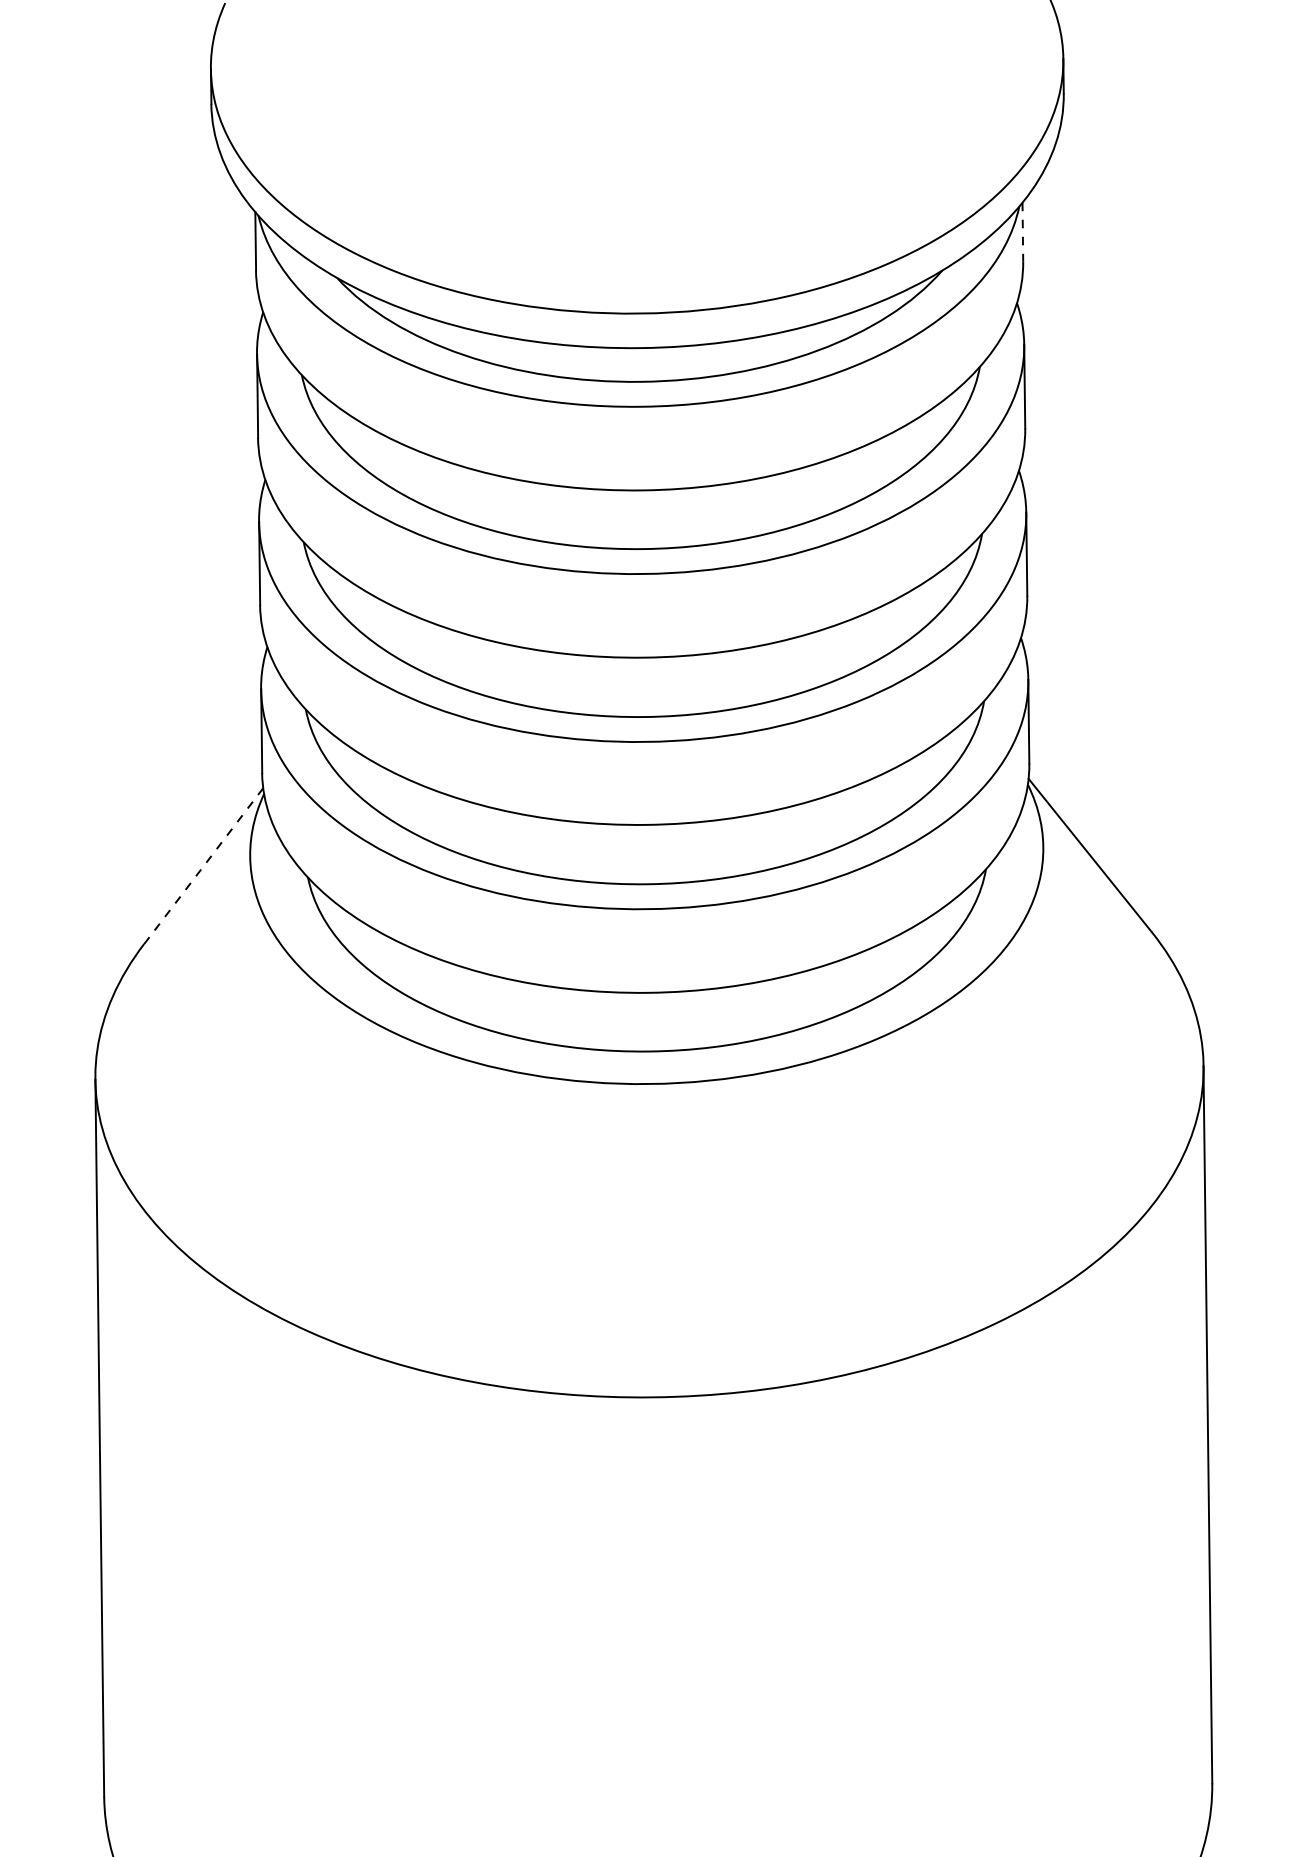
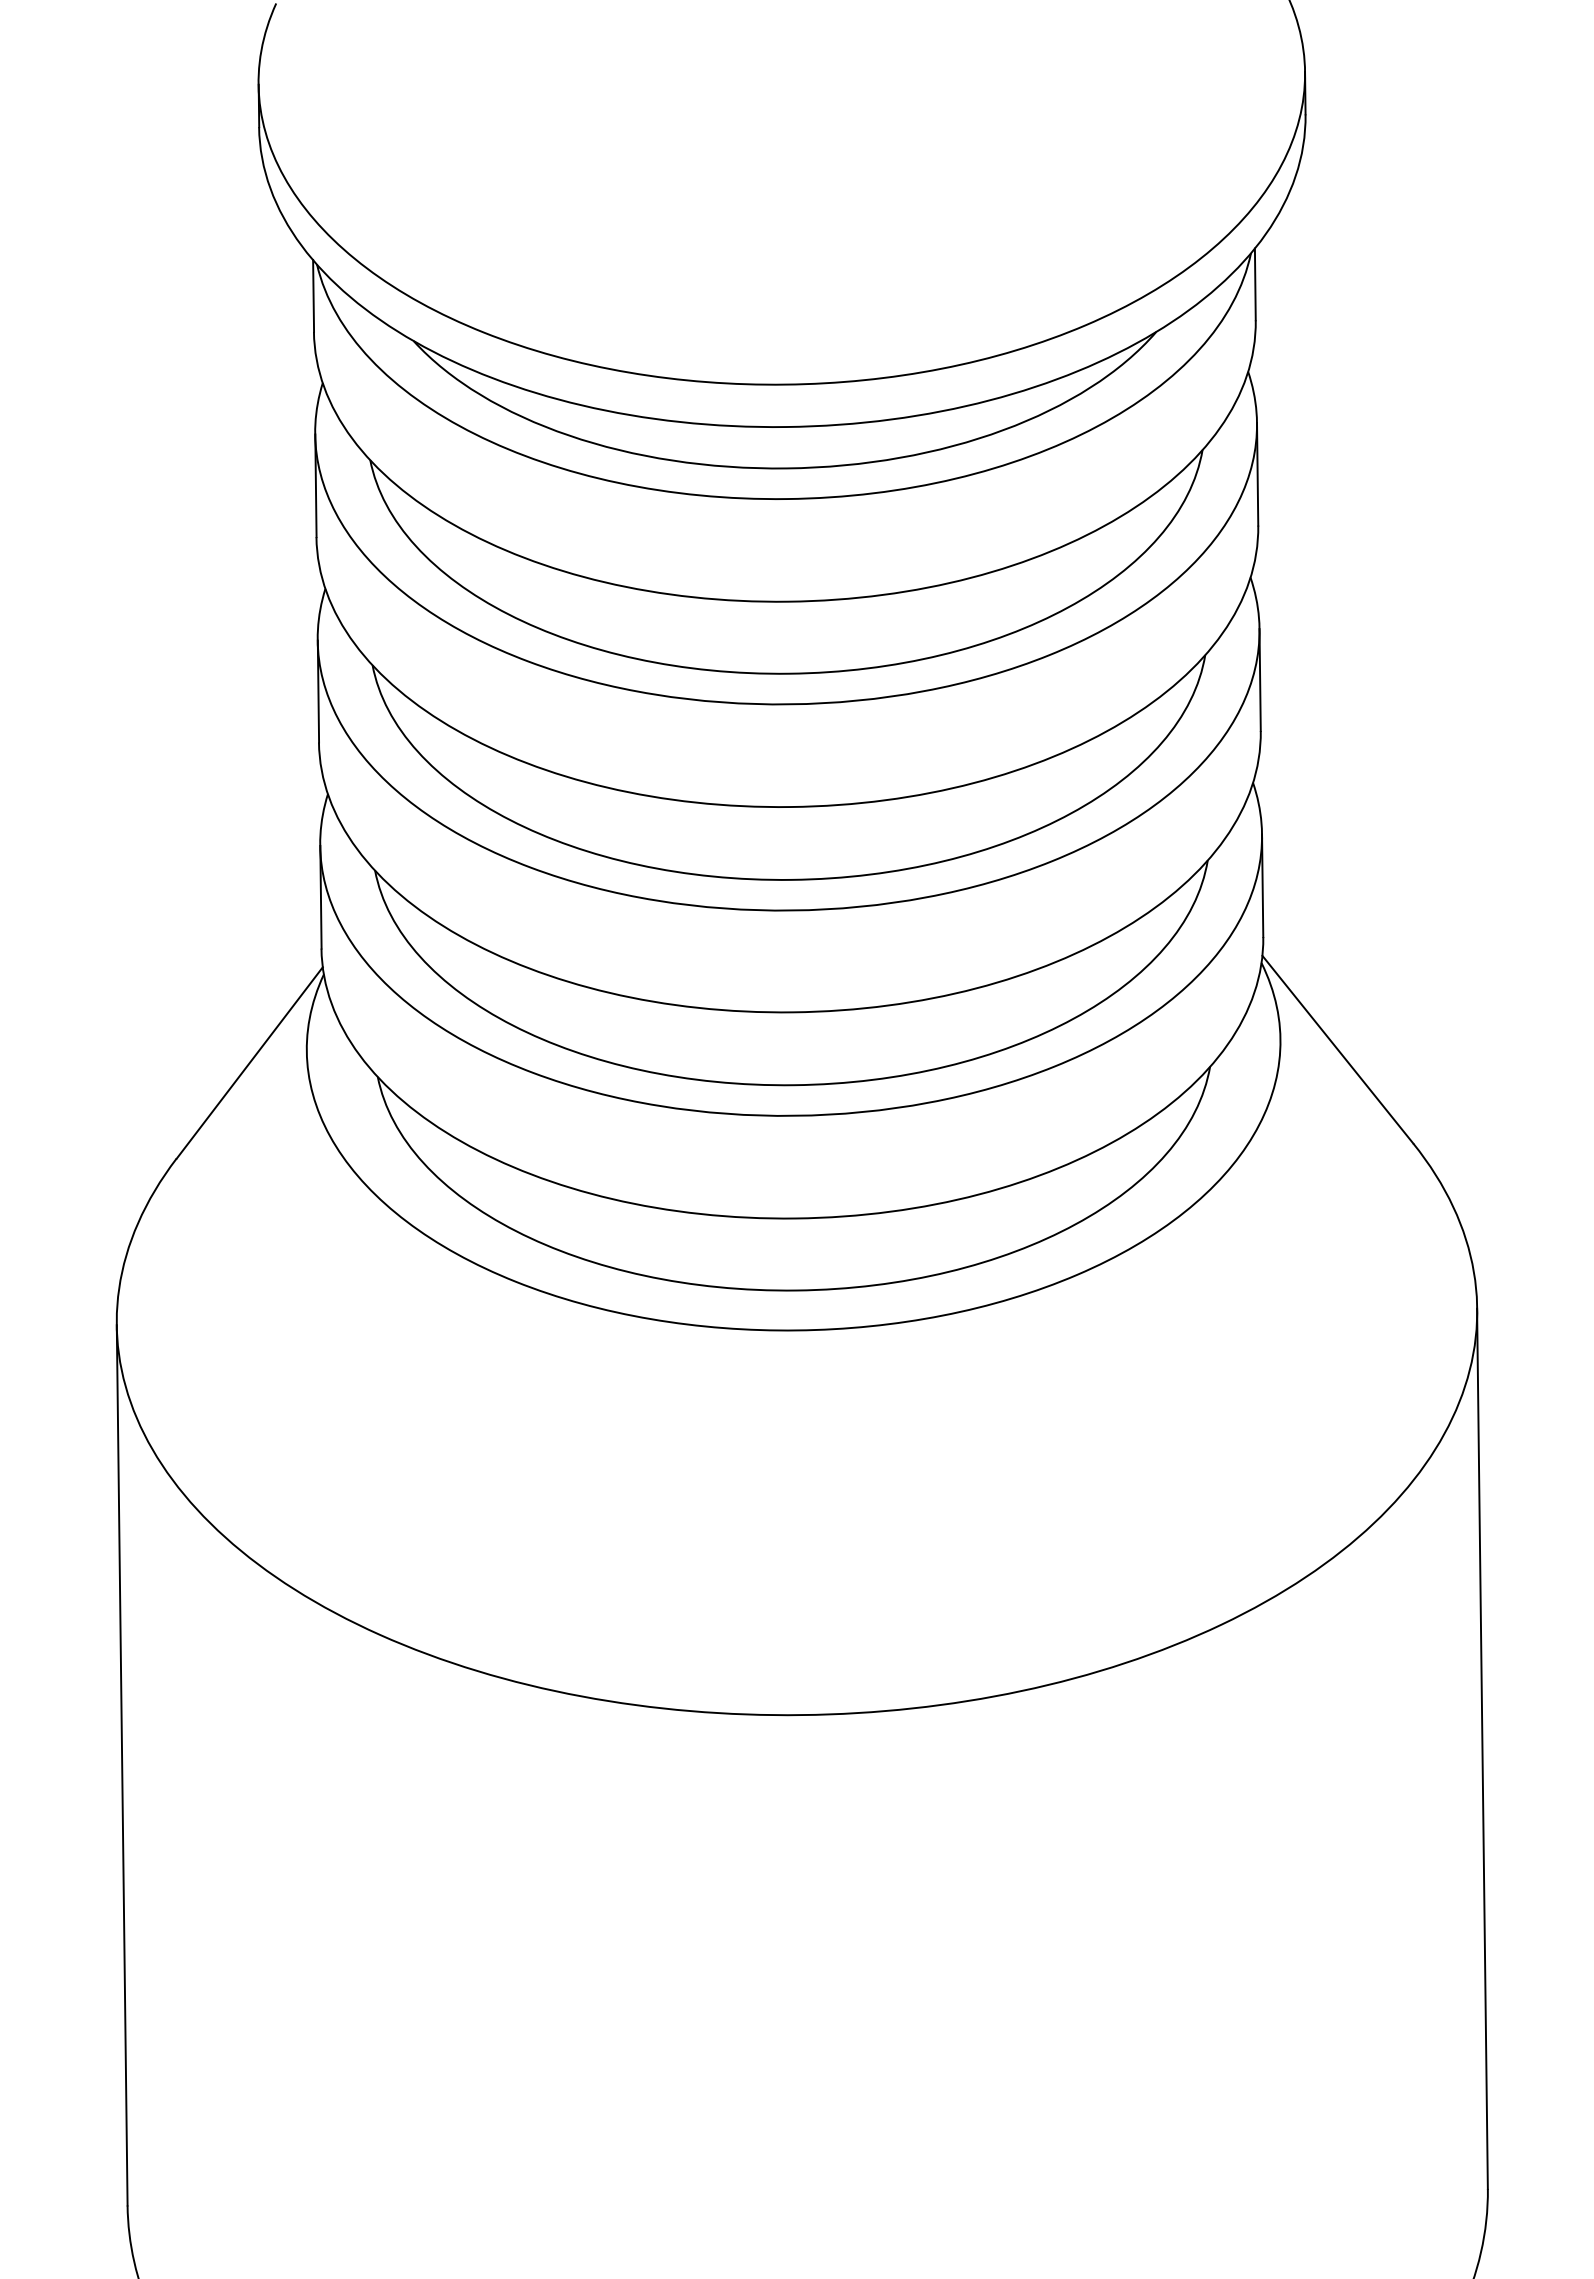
line: (1022, 232) -> (1255, 284), dashed -> solid
line: (203, 866) -> (249, 1063), dashed -> solid

